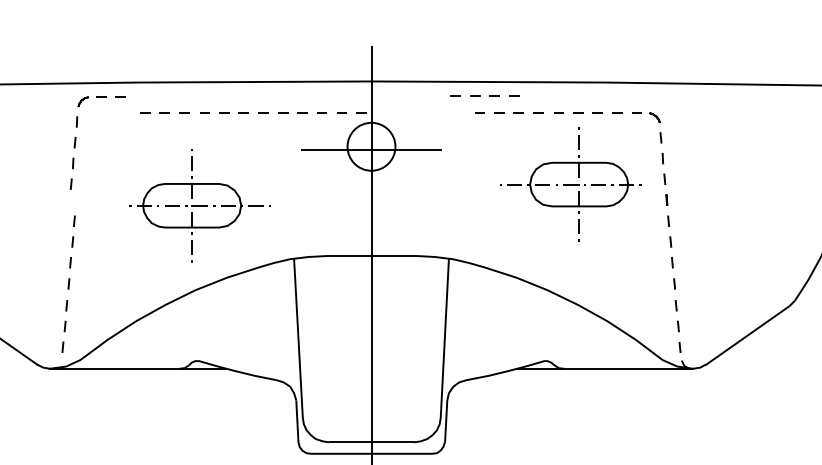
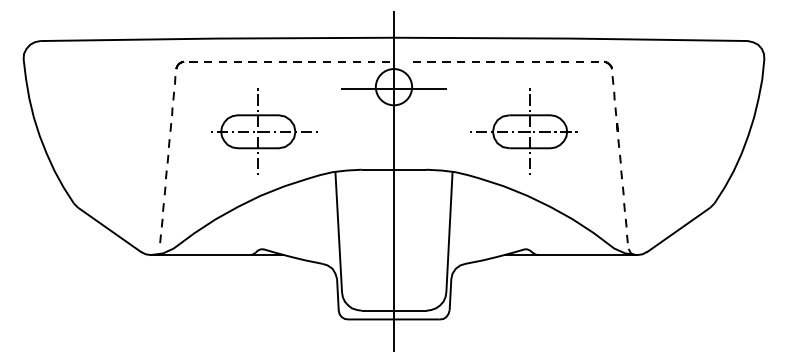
line: (480, 95) -> (435, 61), moved
part: (76, 141) -> (174, 95), moved
part: (570, 184) -> (523, 131), moved

